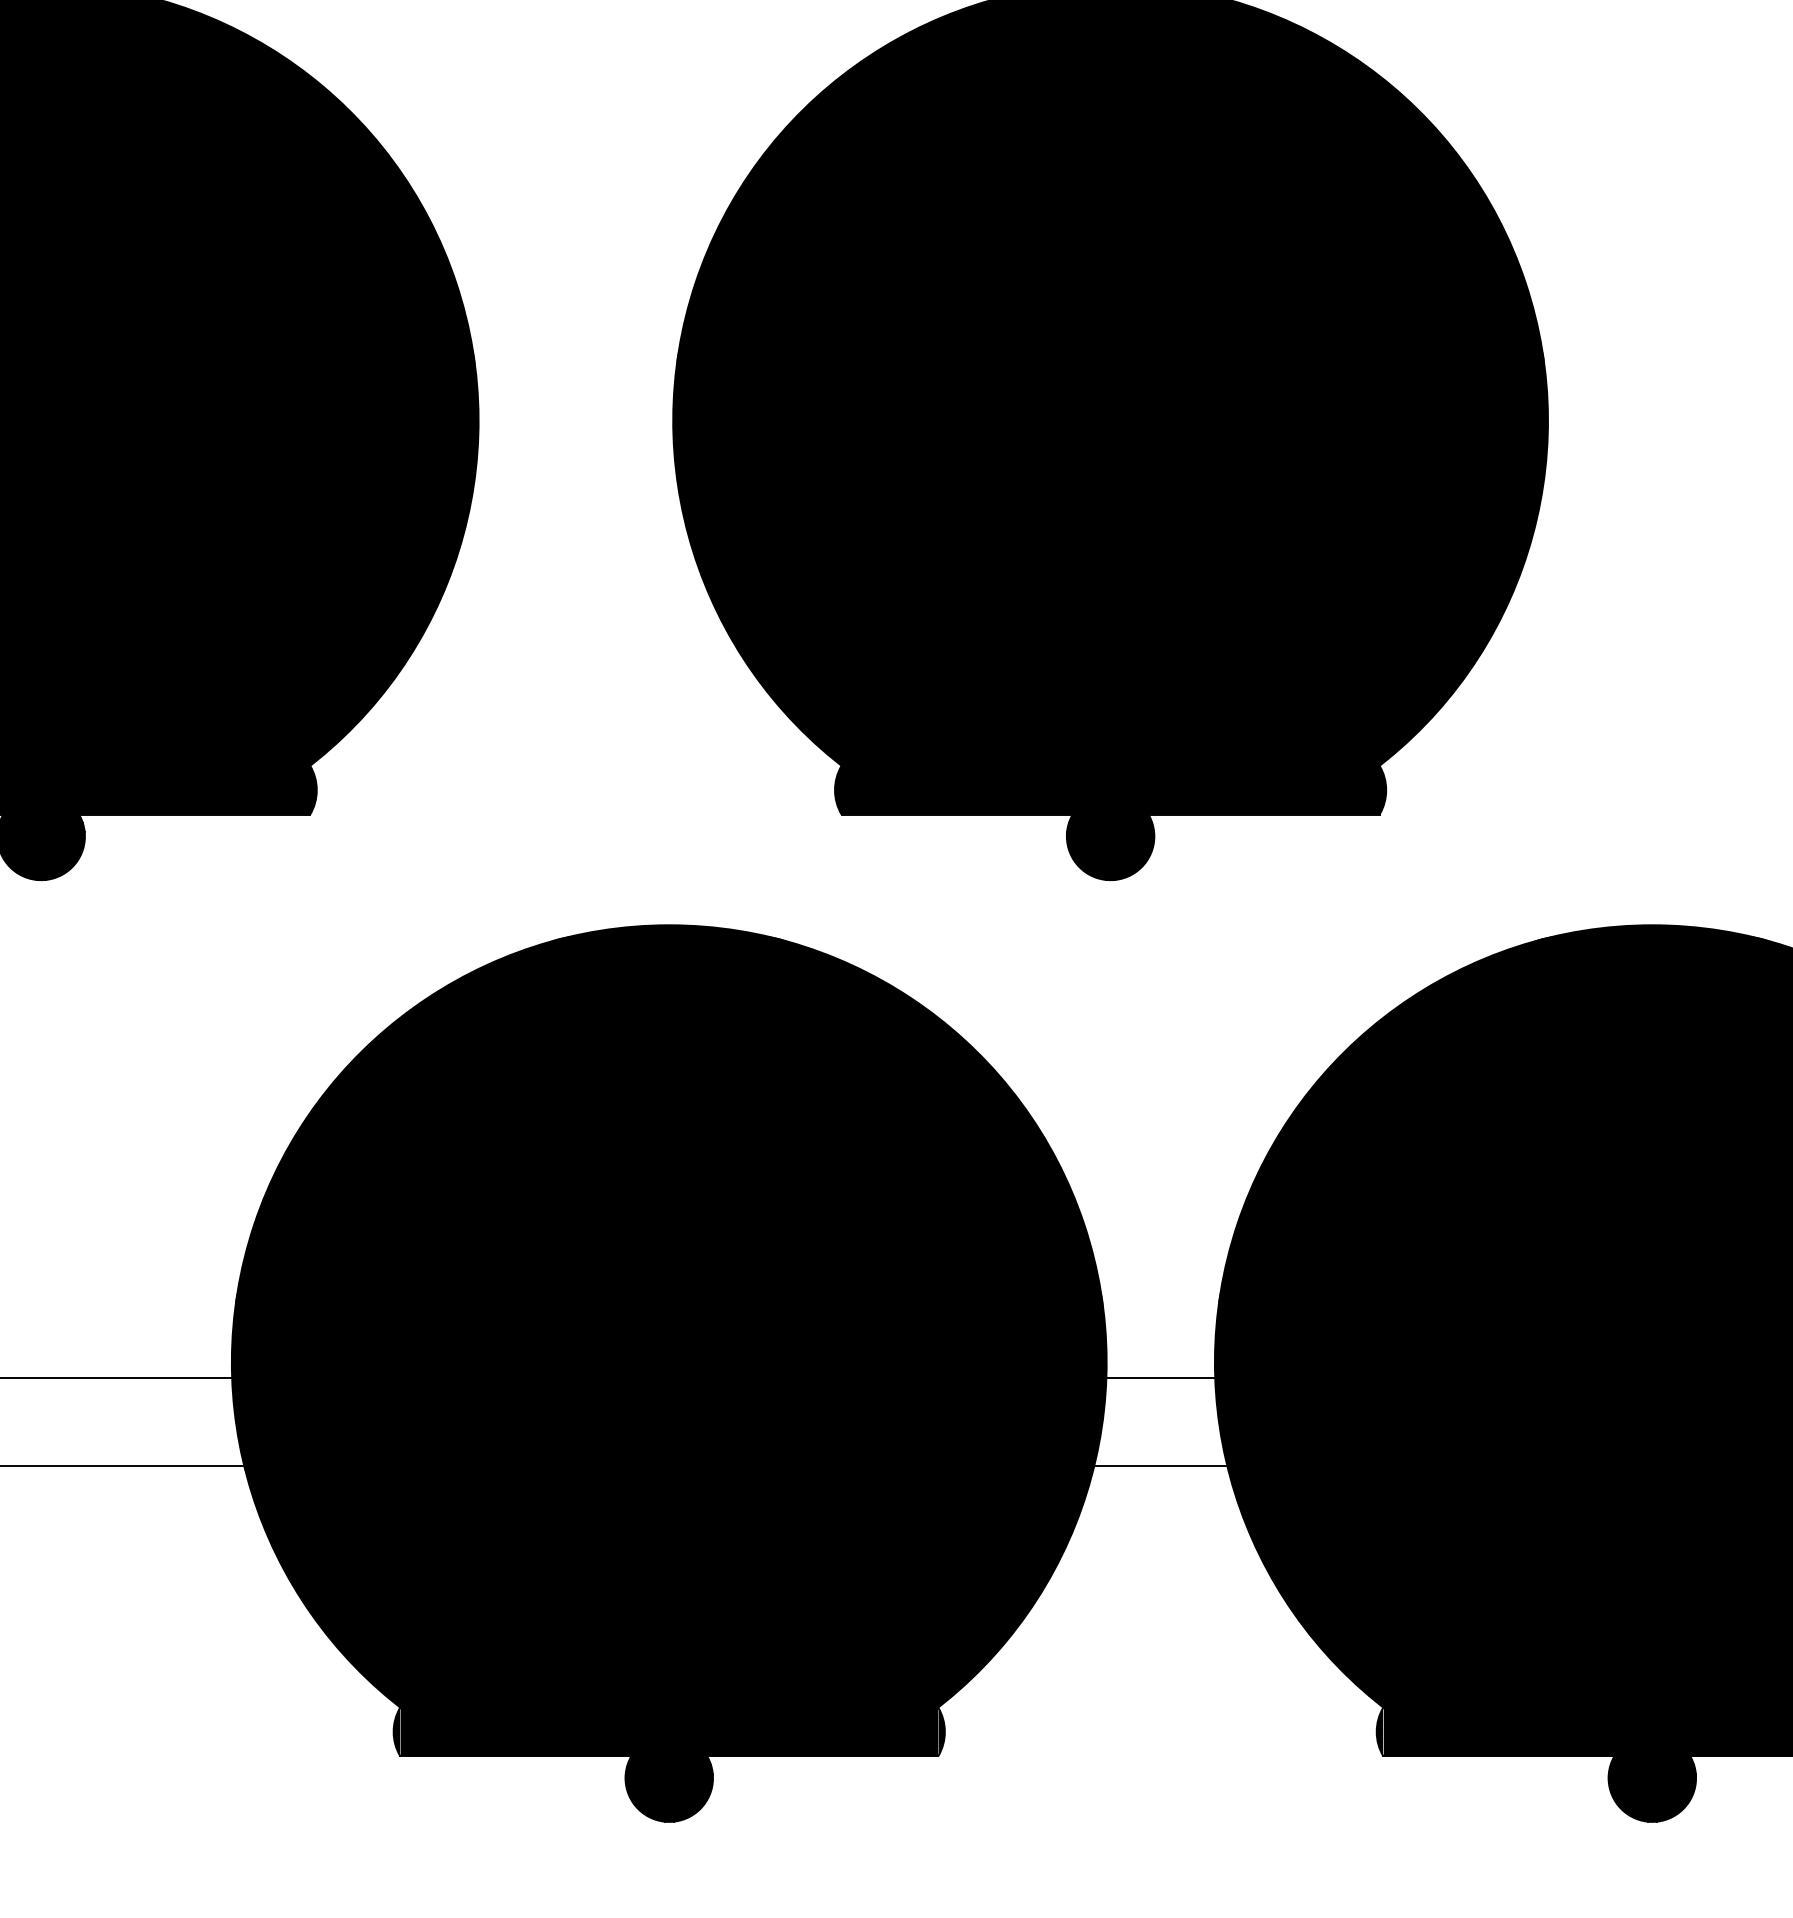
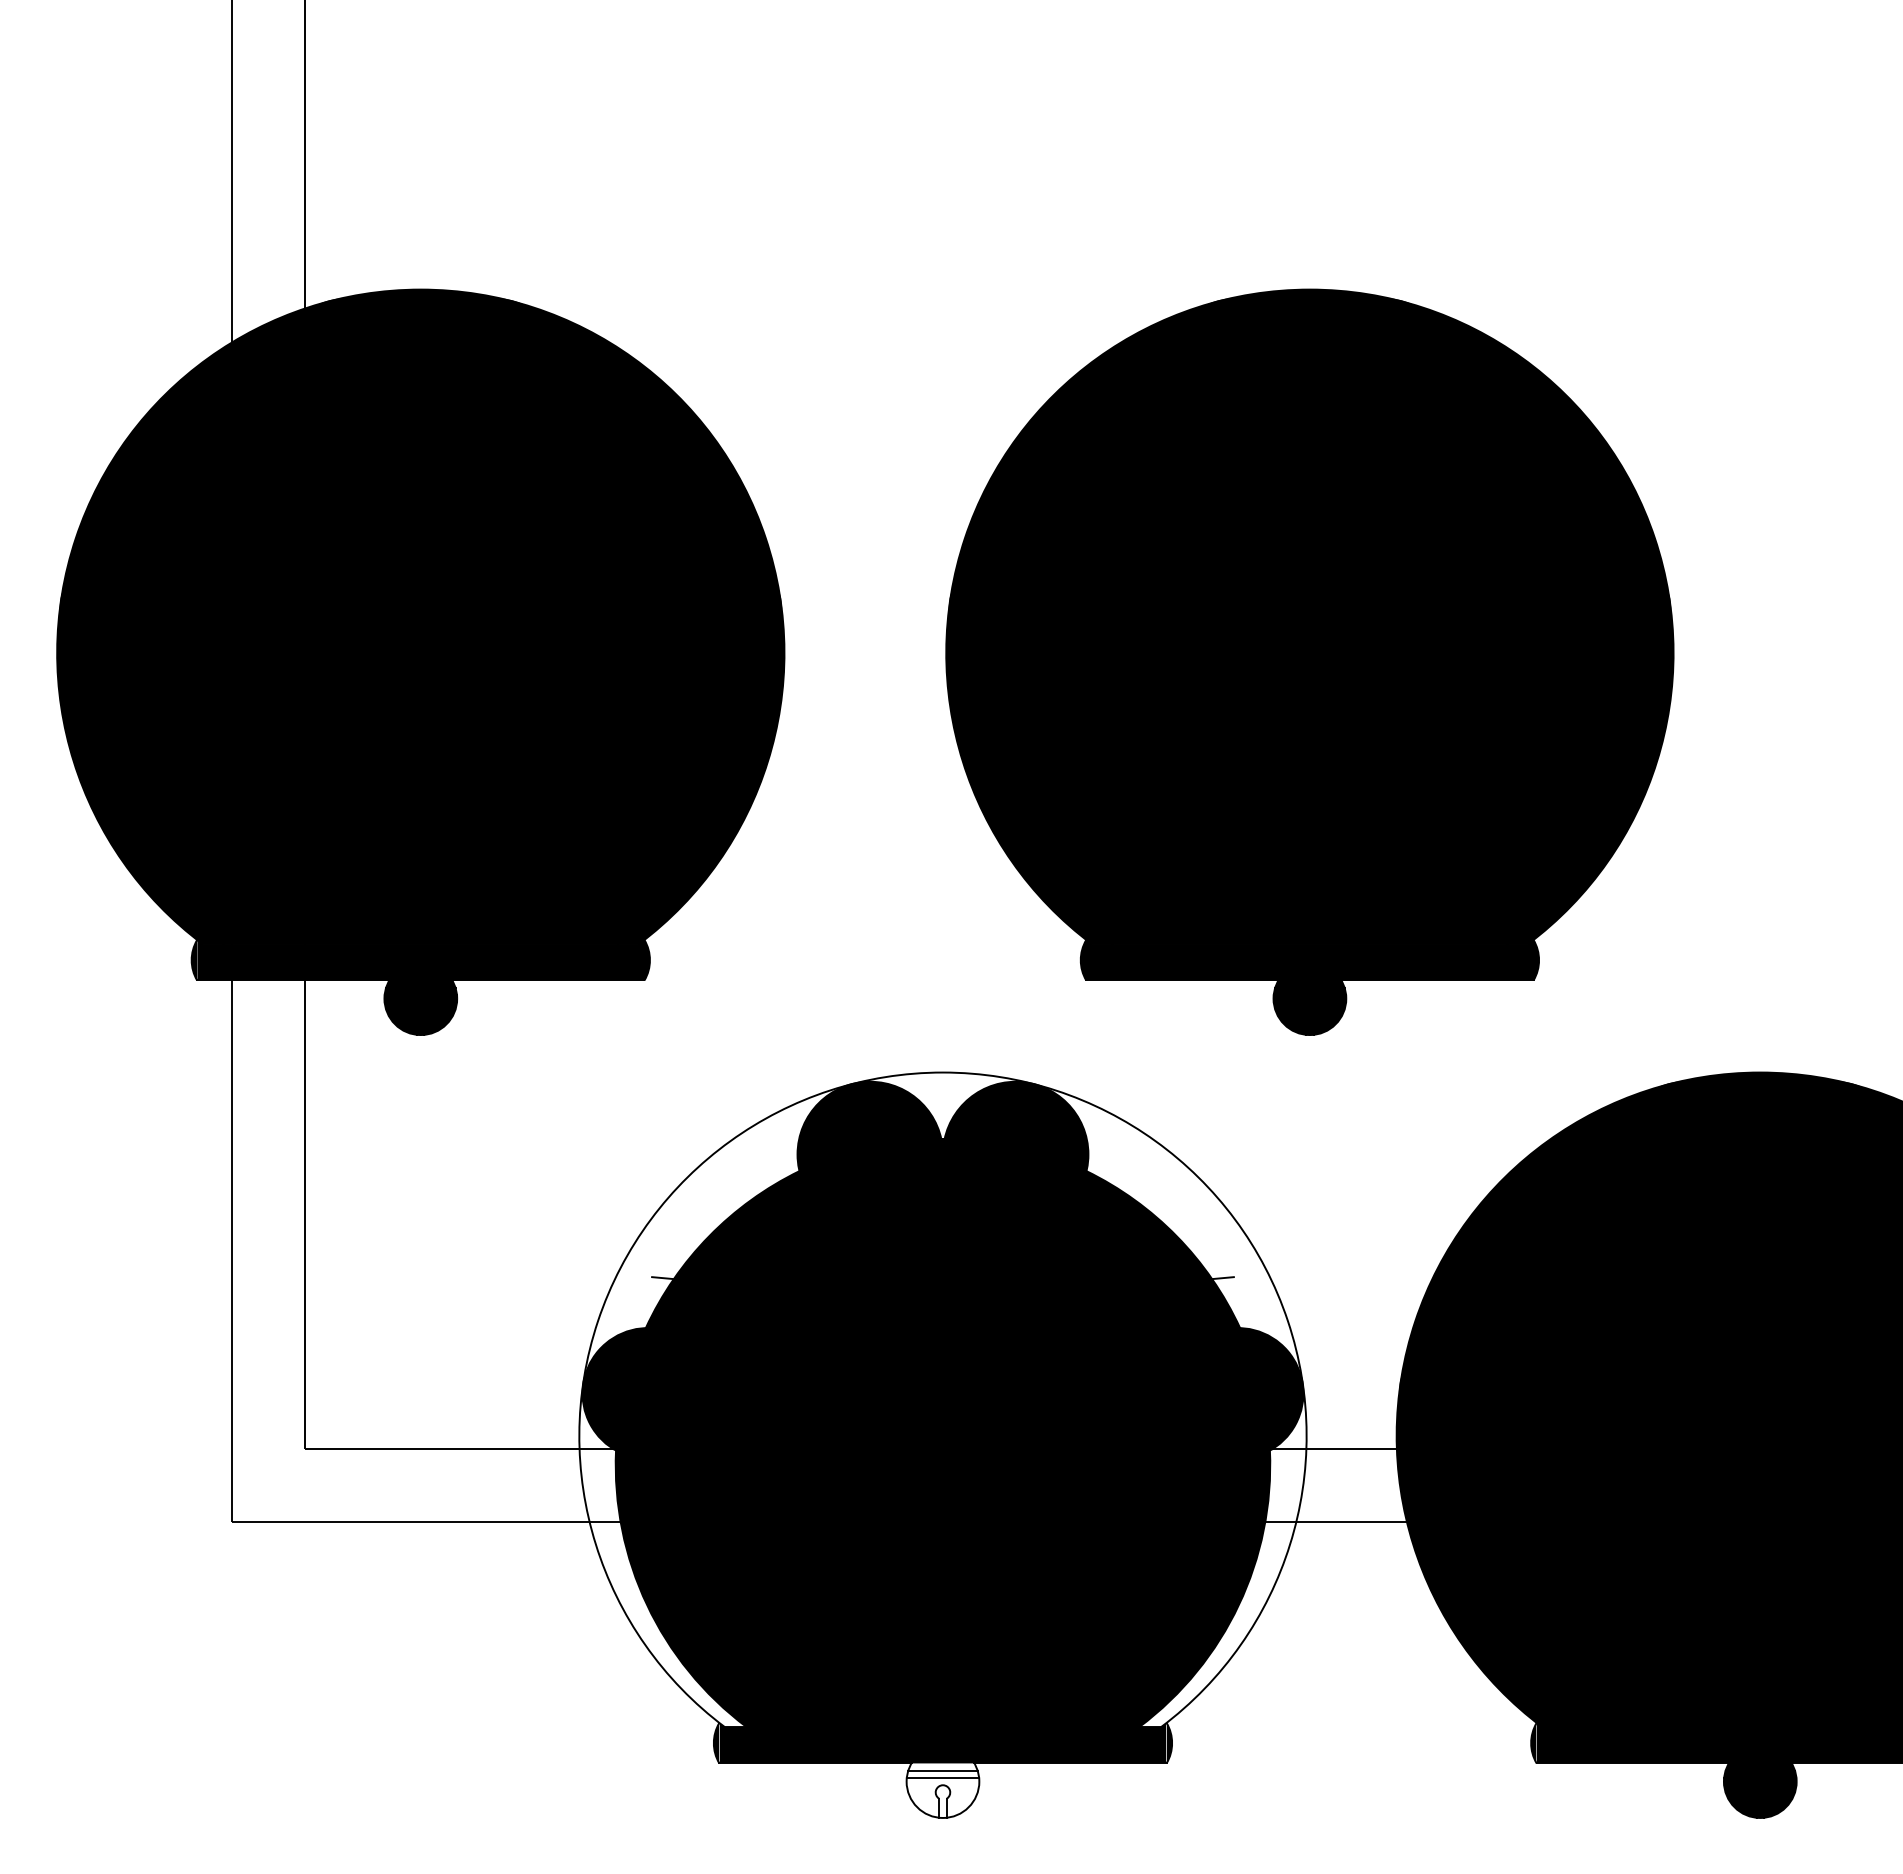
fill: (668, 1318) -> (942, 1399), removed
fill: (668, 1778) -> (942, 1781), removed

